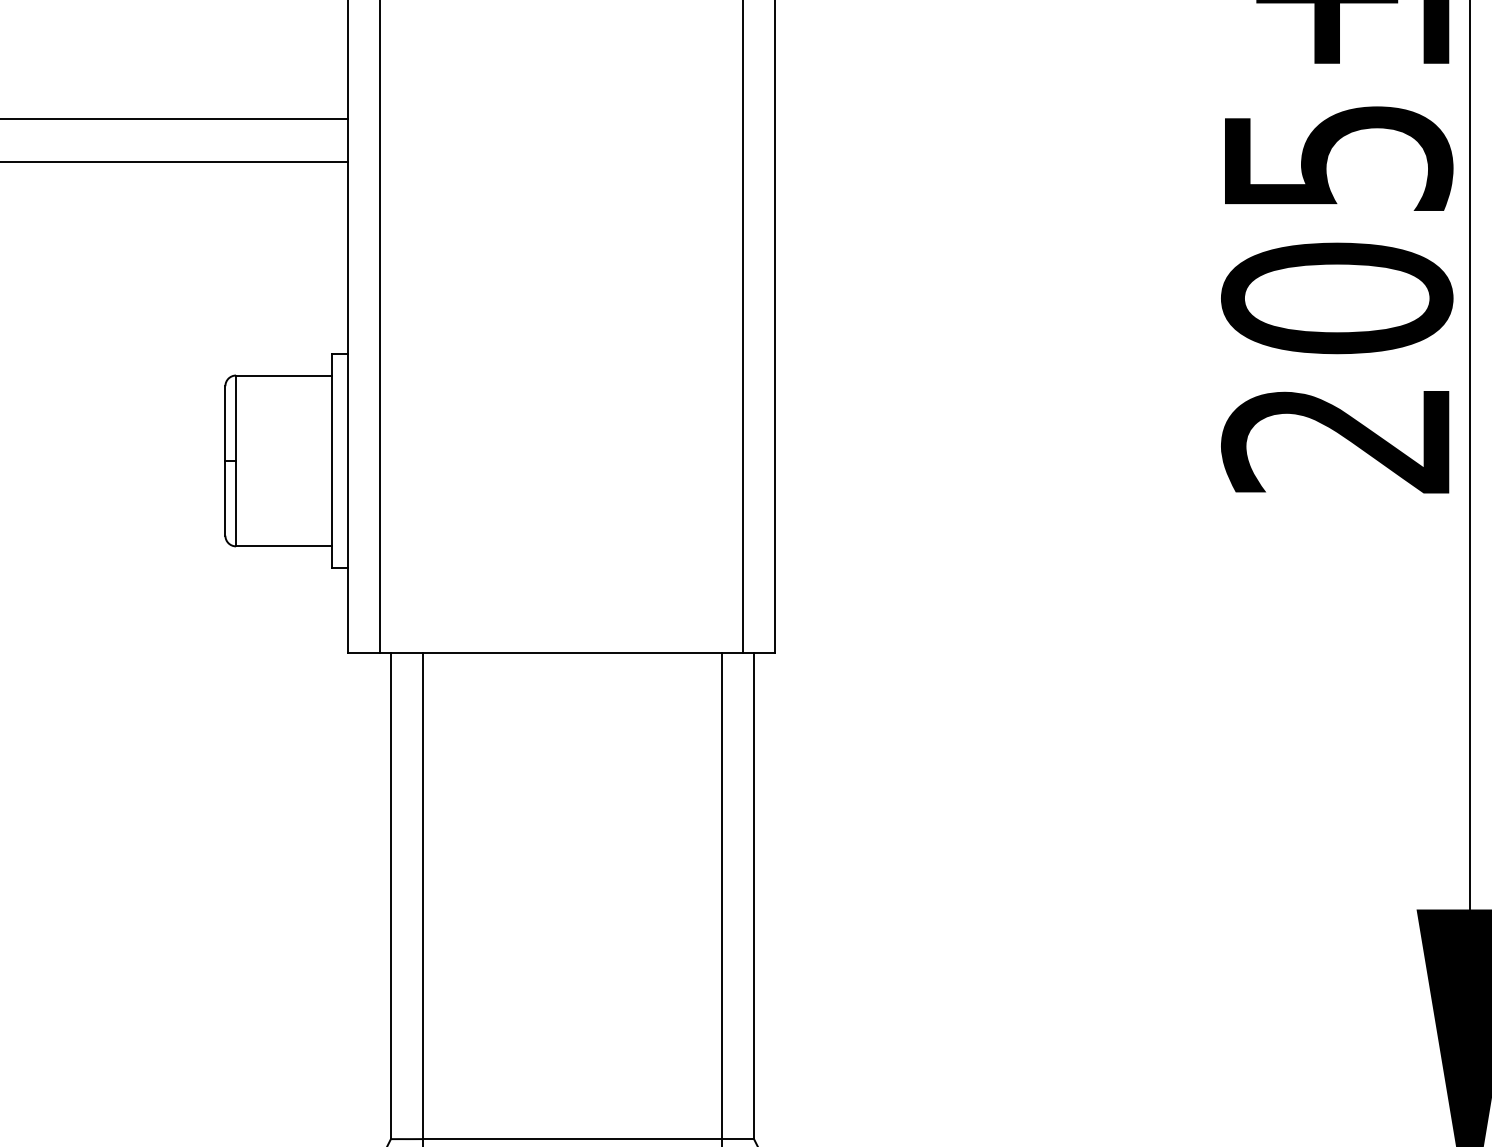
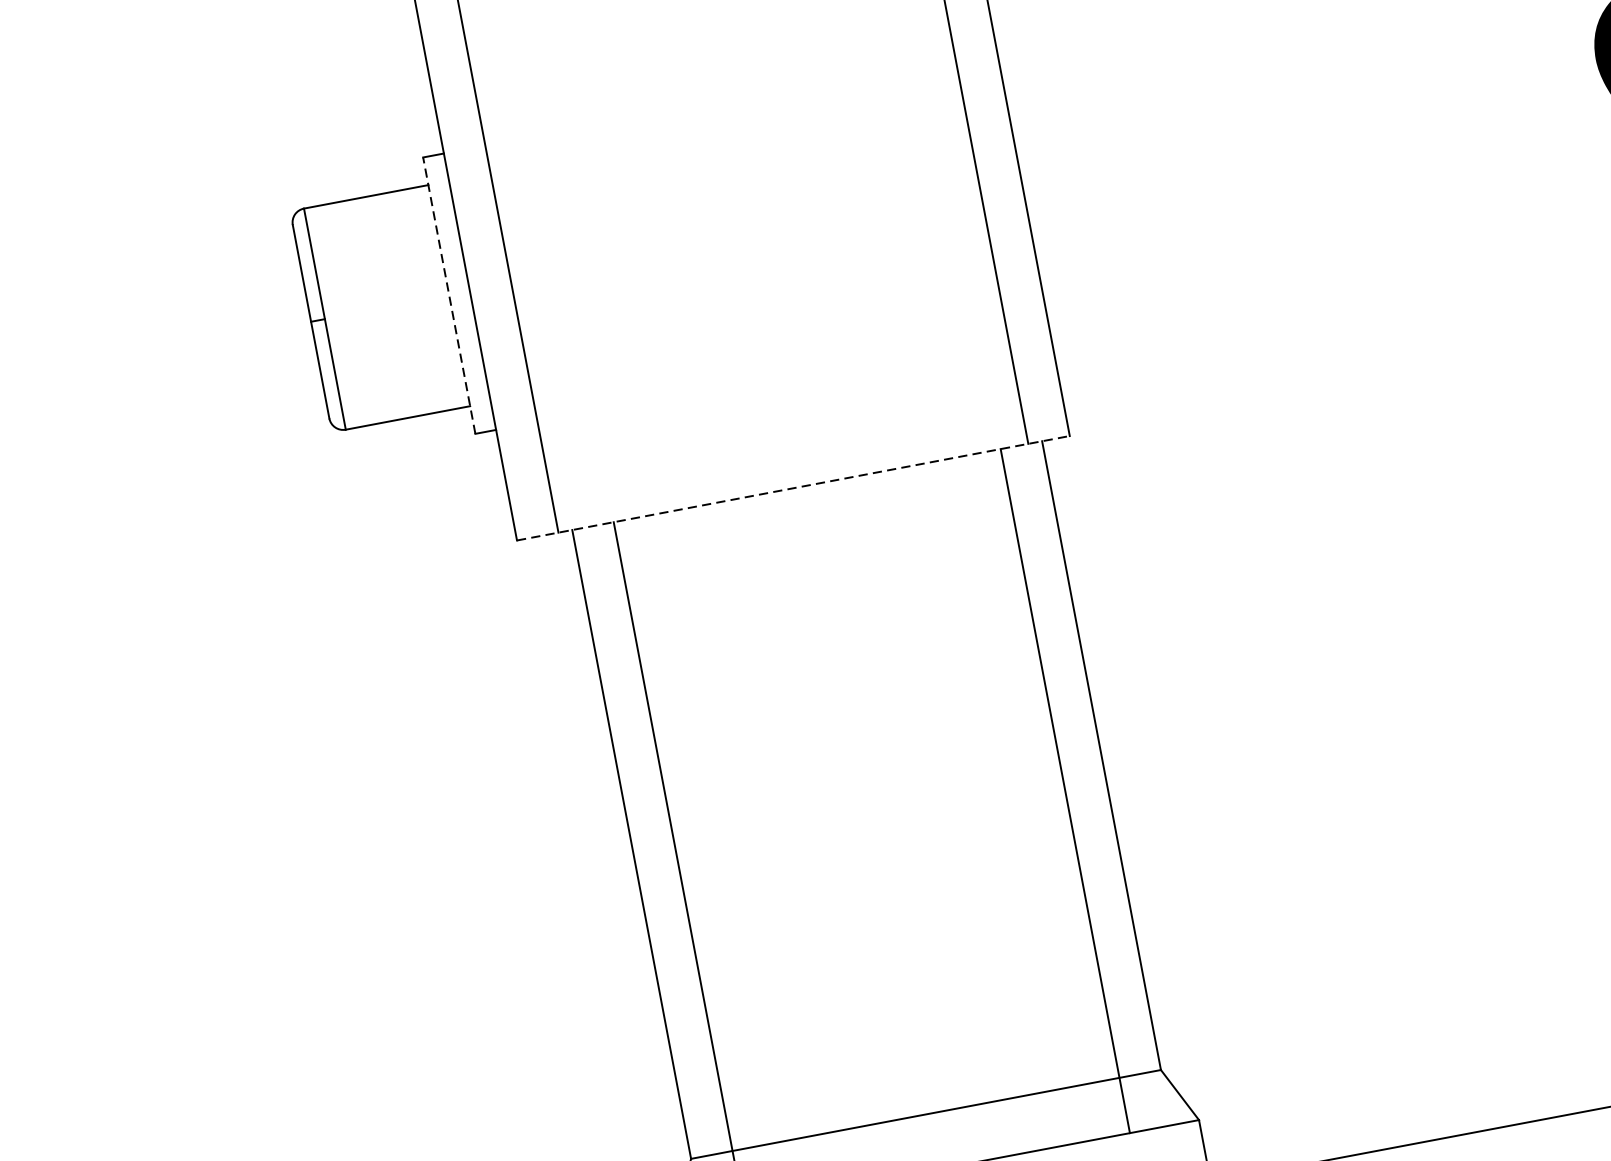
line: (332, 460) -> (449, 294), solid -> dashed
line: (561, 653) -> (793, 488), solid -> dashed

